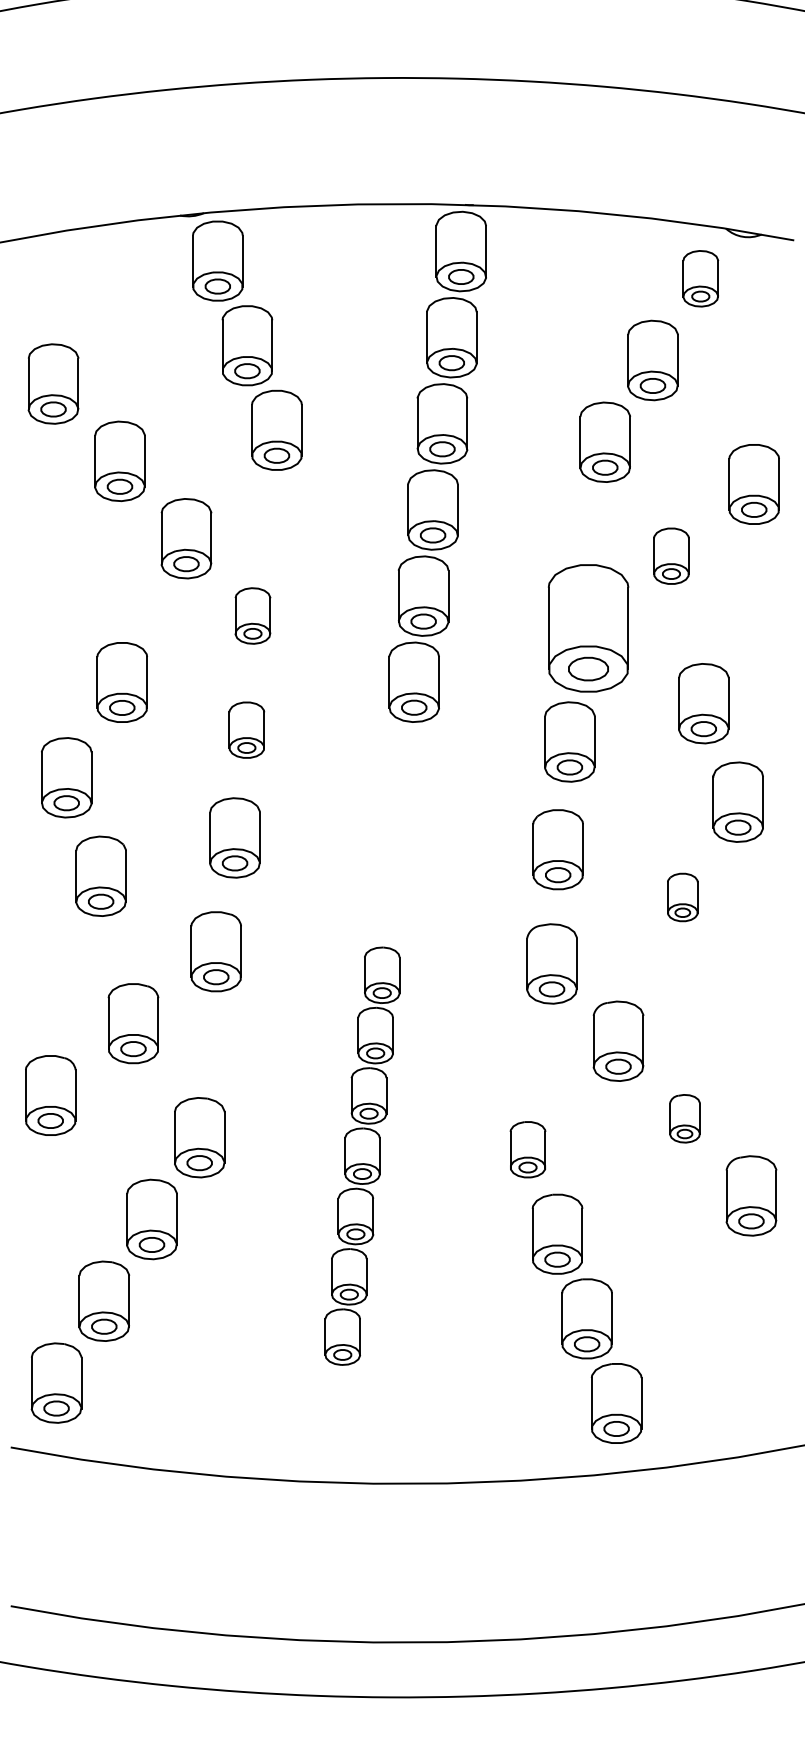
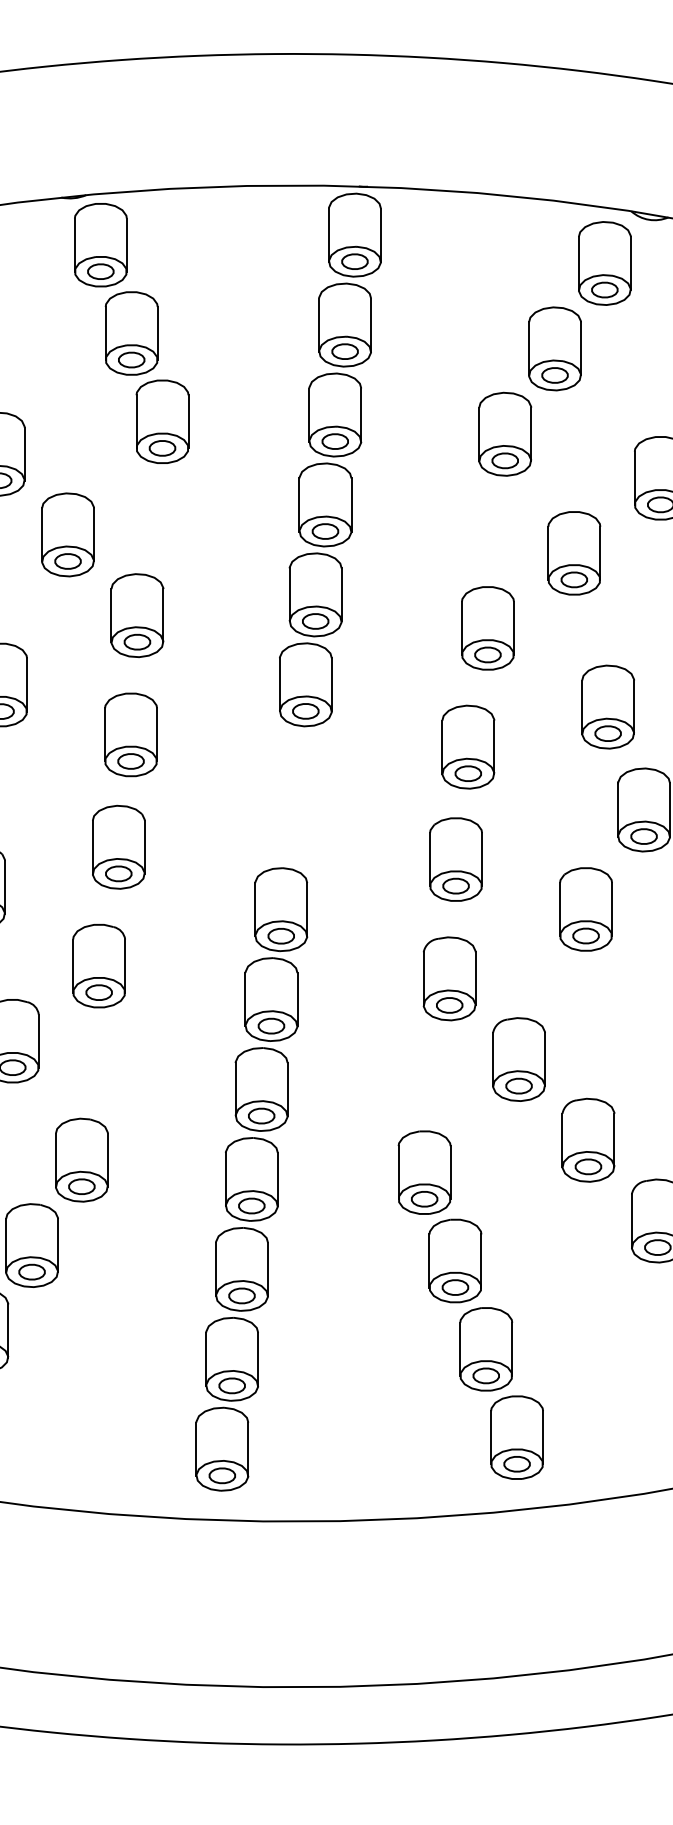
part: (700, 278) -> (604, 263), size x1.43
part: (671, 555) -> (574, 552), size x1.43
part: (252, 615) -> (136, 615), size x1.43
part: (588, 627) -> (487, 627), size x0.62
part: (246, 729) -> (130, 734), size x1.43
part: (682, 897) -> (585, 909), size x1.67
part: (684, 1118) -> (587, 1140), size x1.67
part: (527, 1149) -> (424, 1172), size x1.43
part: (362, 1156) -> (251, 1179), size x1.43

